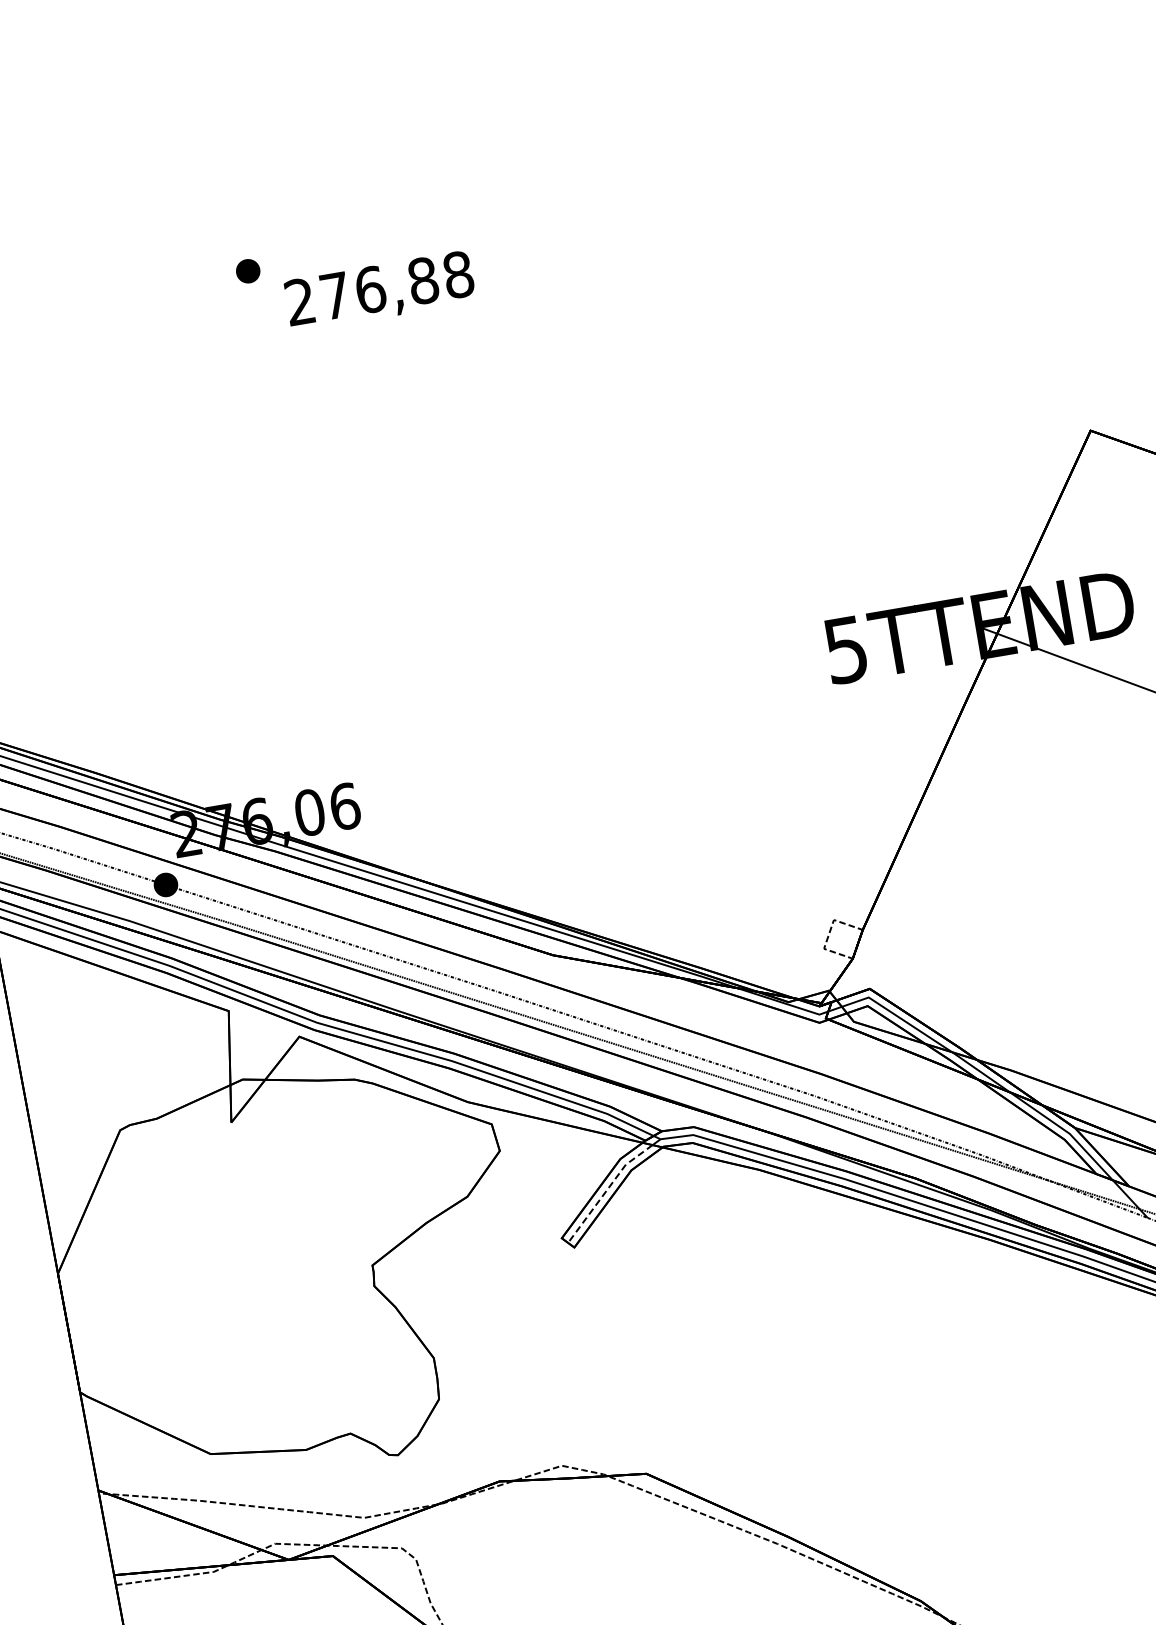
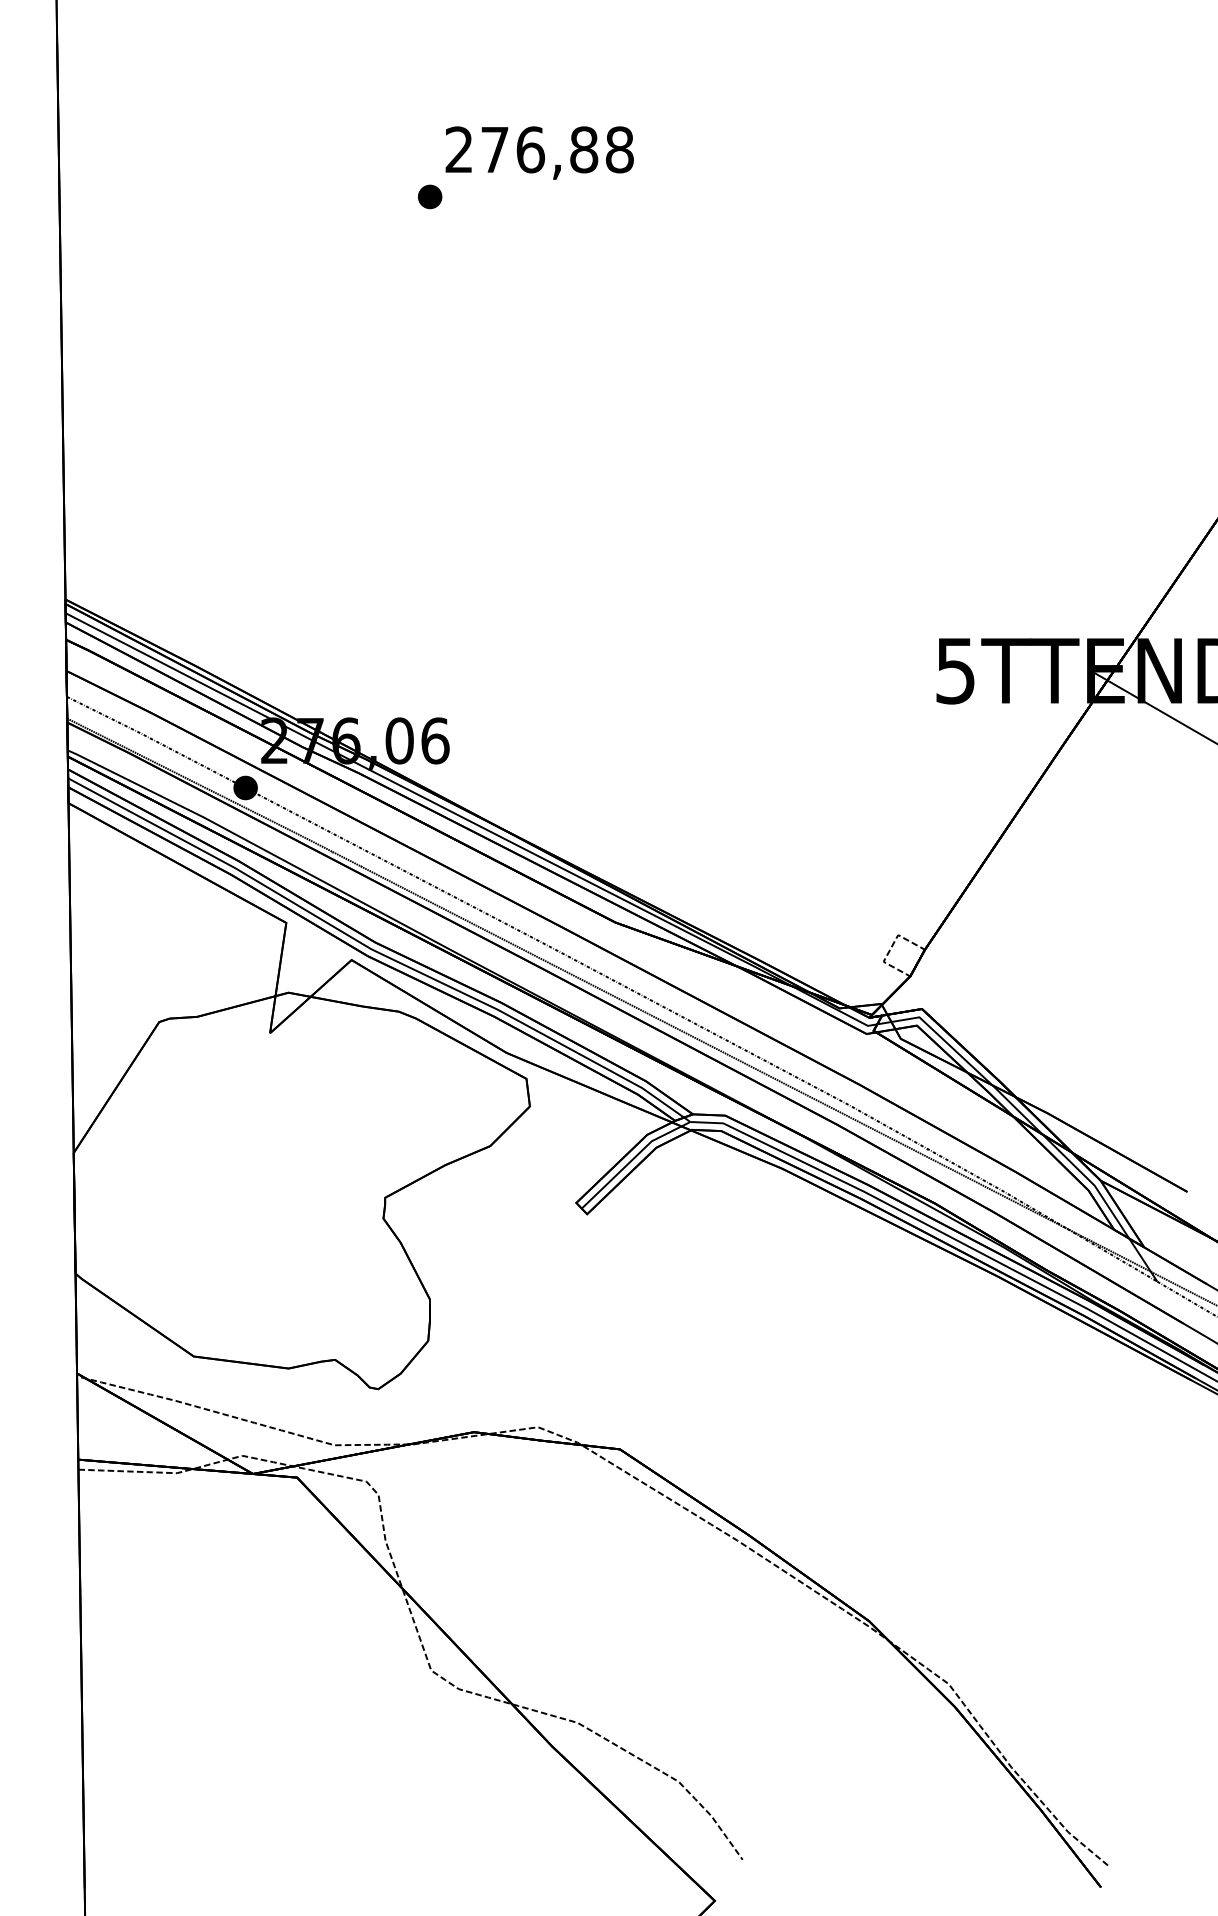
text: (379, 290) -> (539, 152), moved
line: (606, 1190) -> (628, 1163), dashed -> solid

